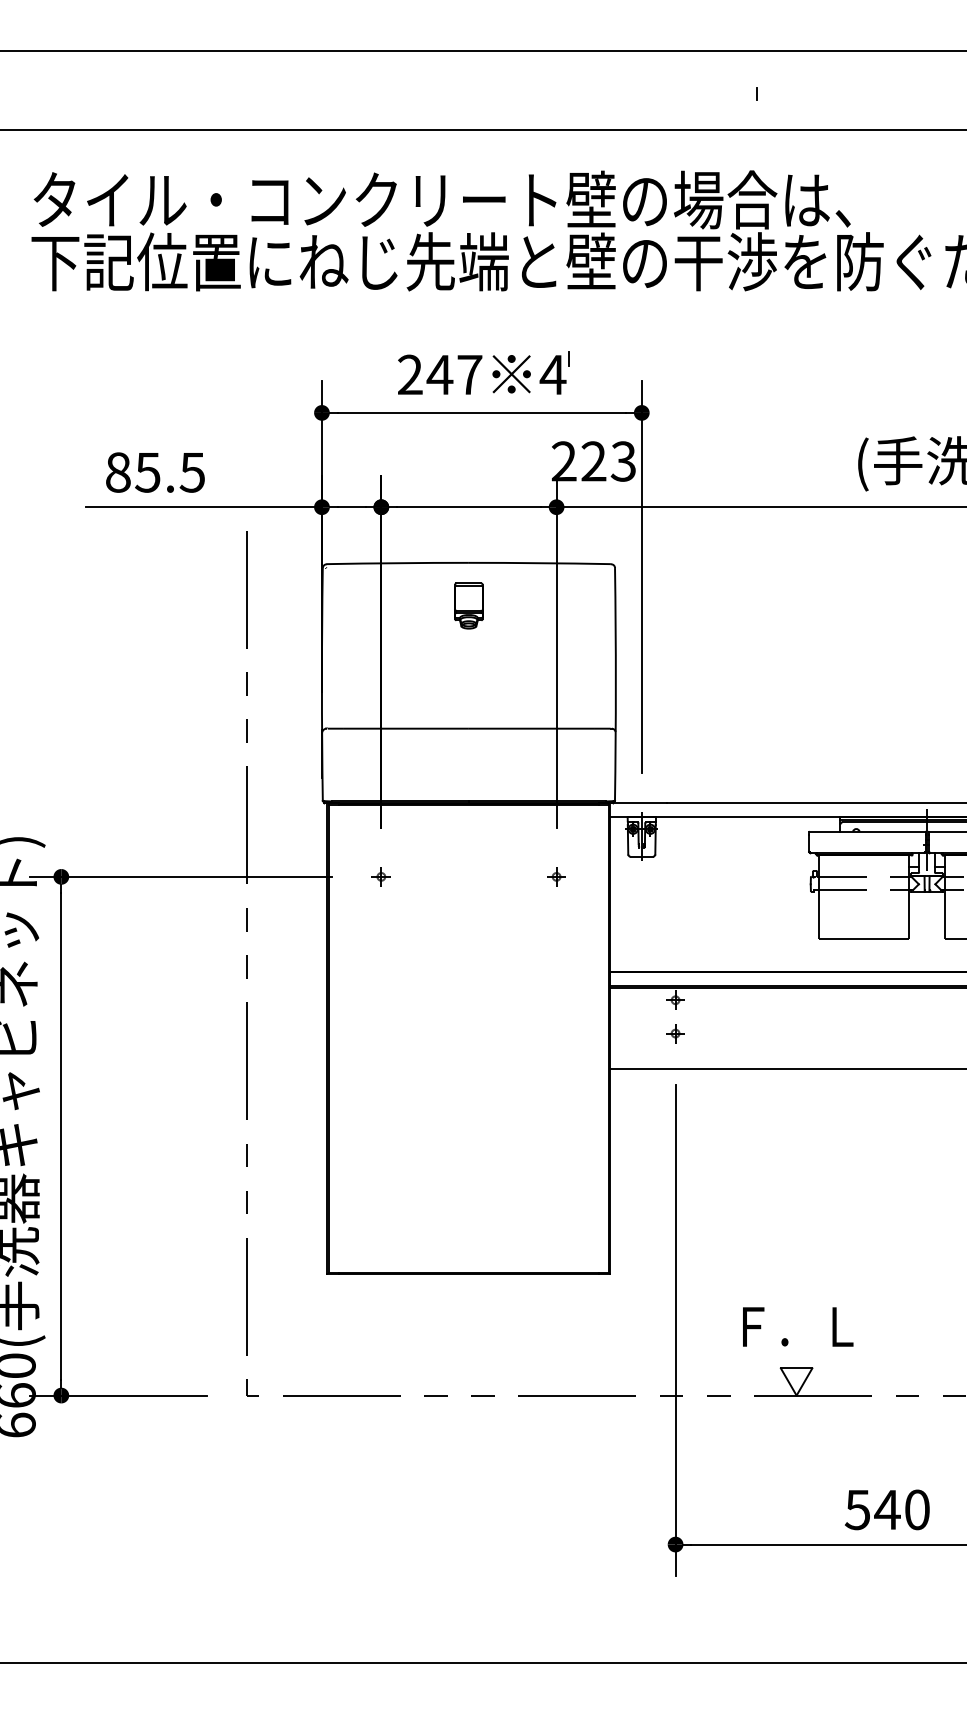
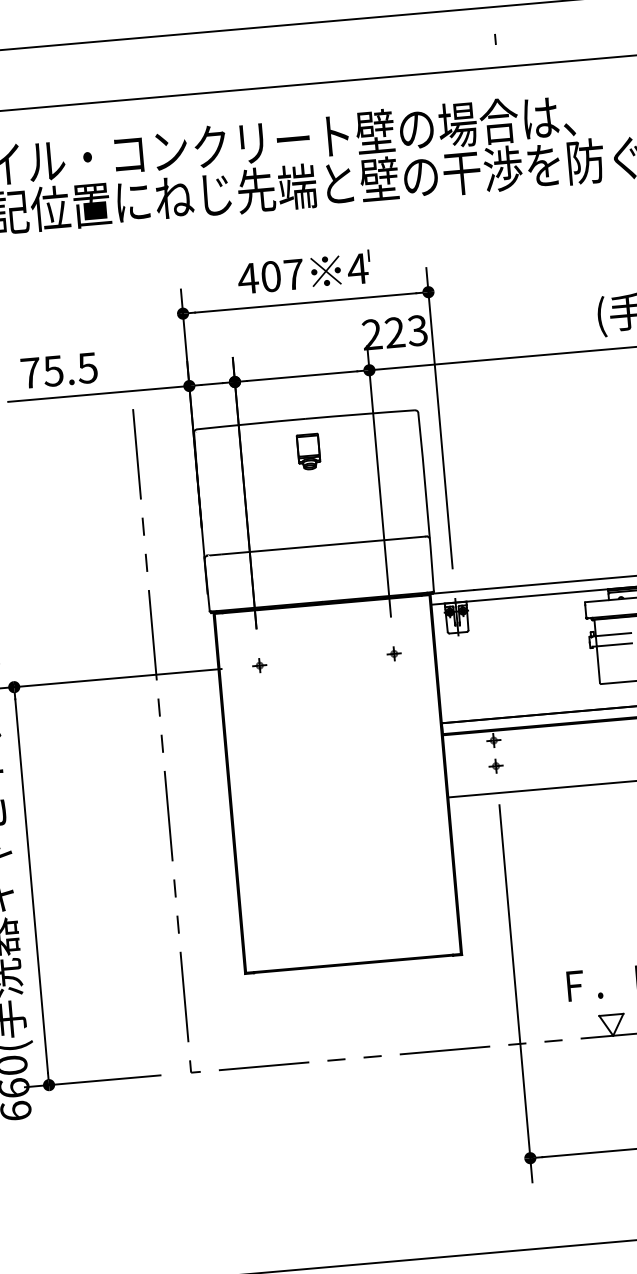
text: (424, 374) -> (259, 277), 247 -> 407
text: (118, 472) -> (30, 373), 85.5 -> 75.5

